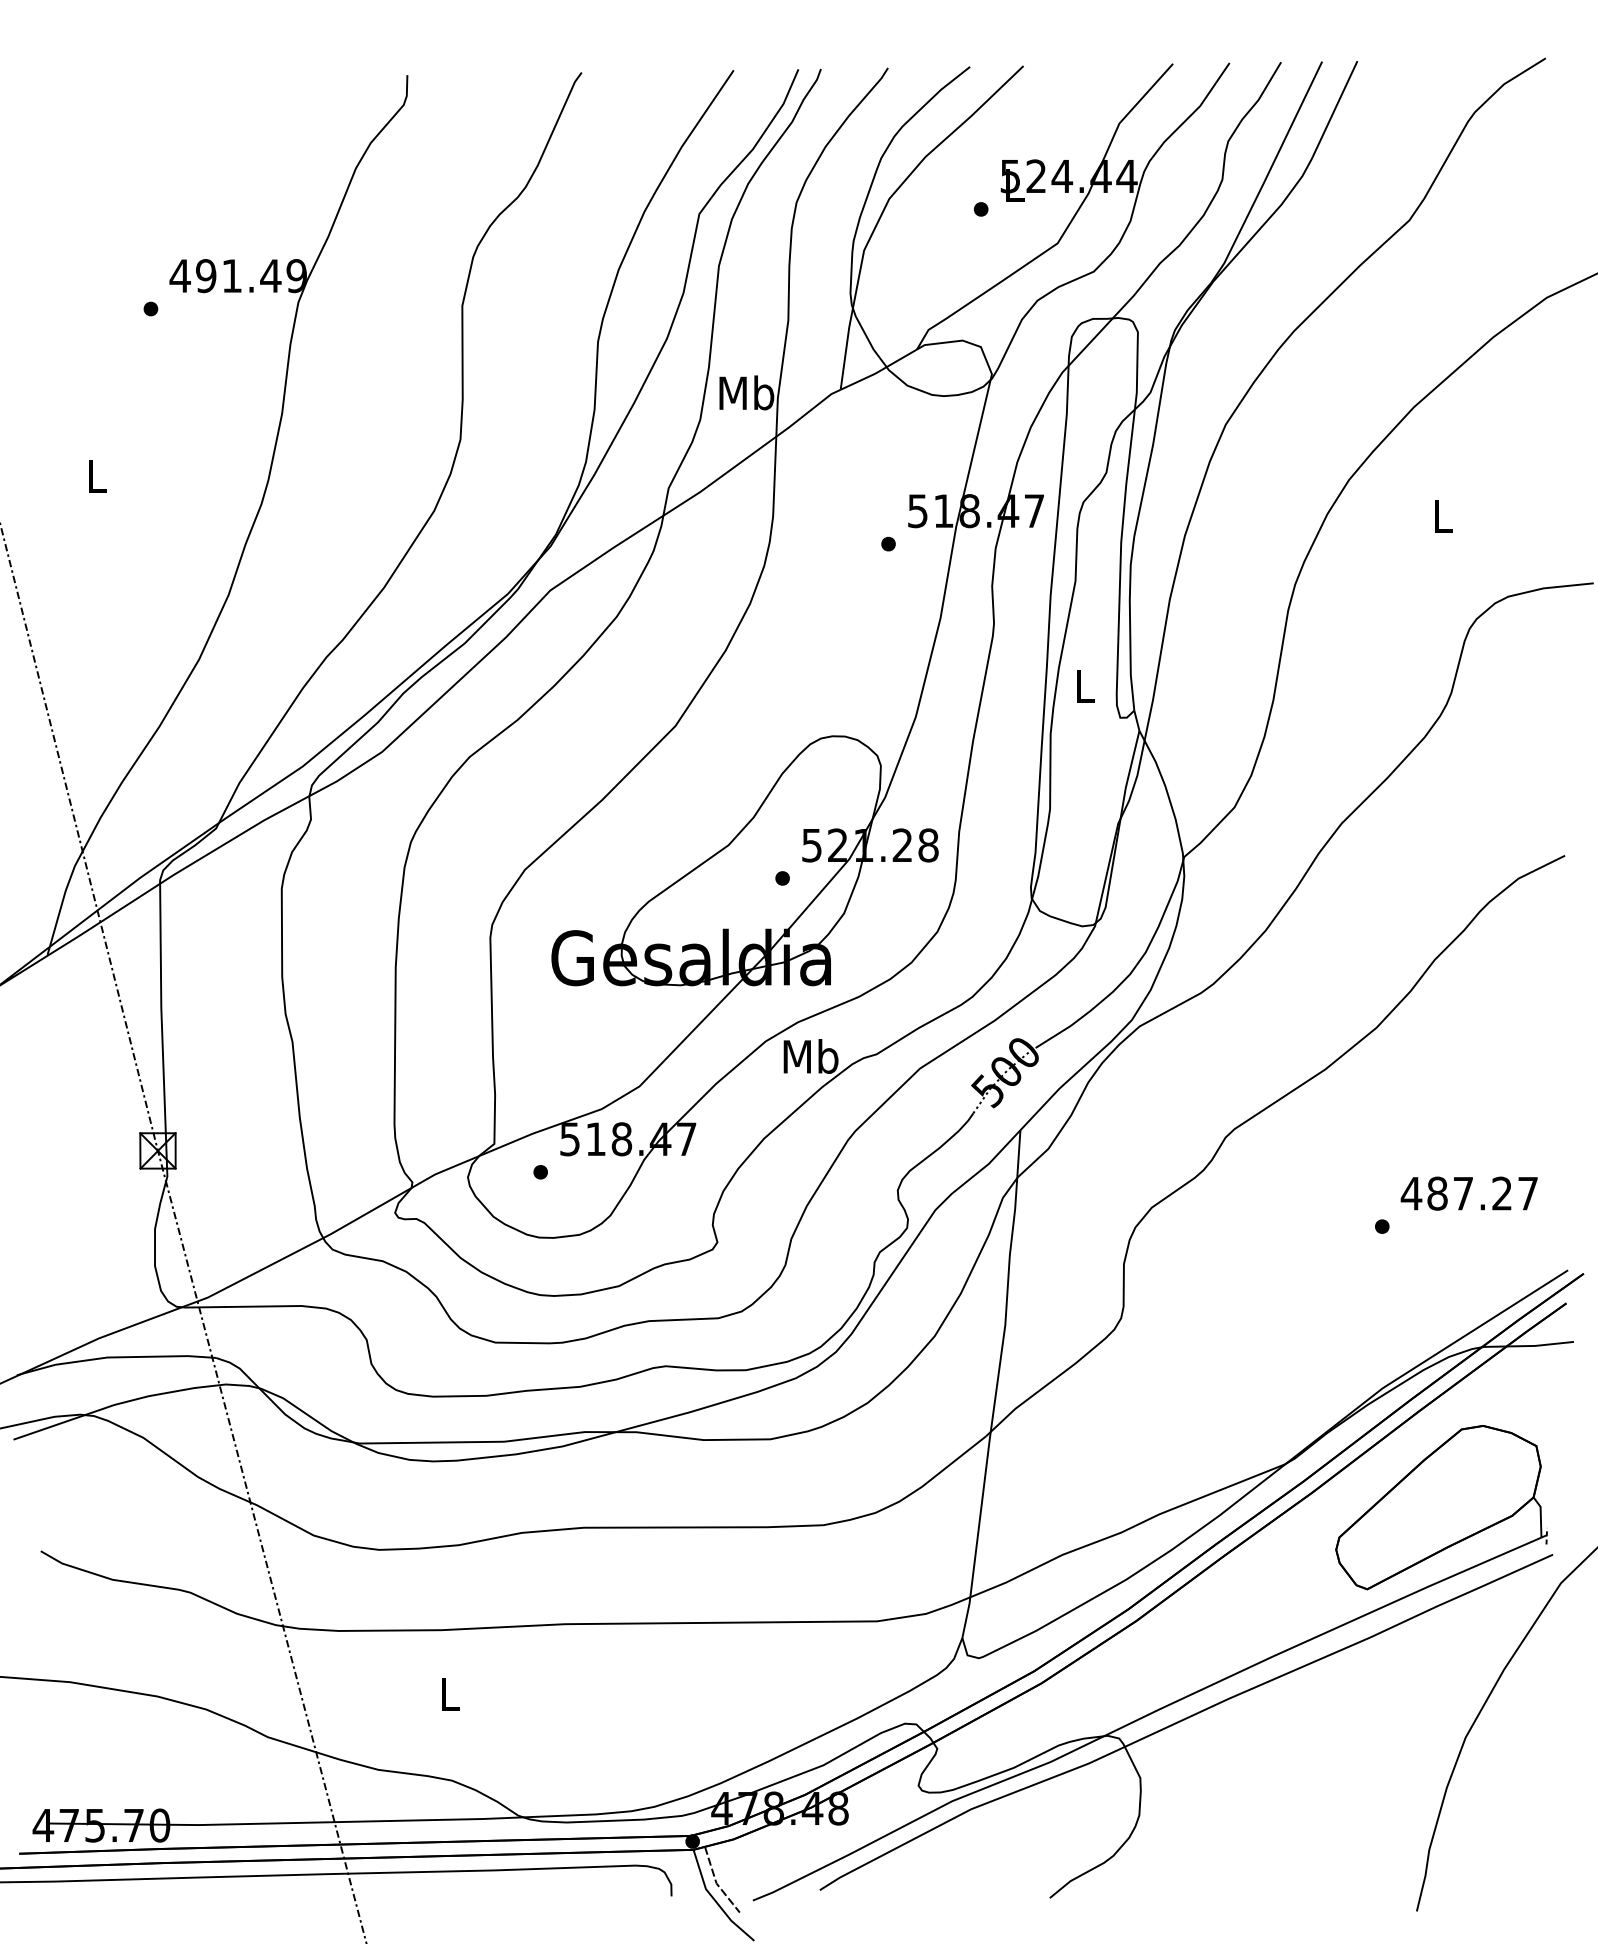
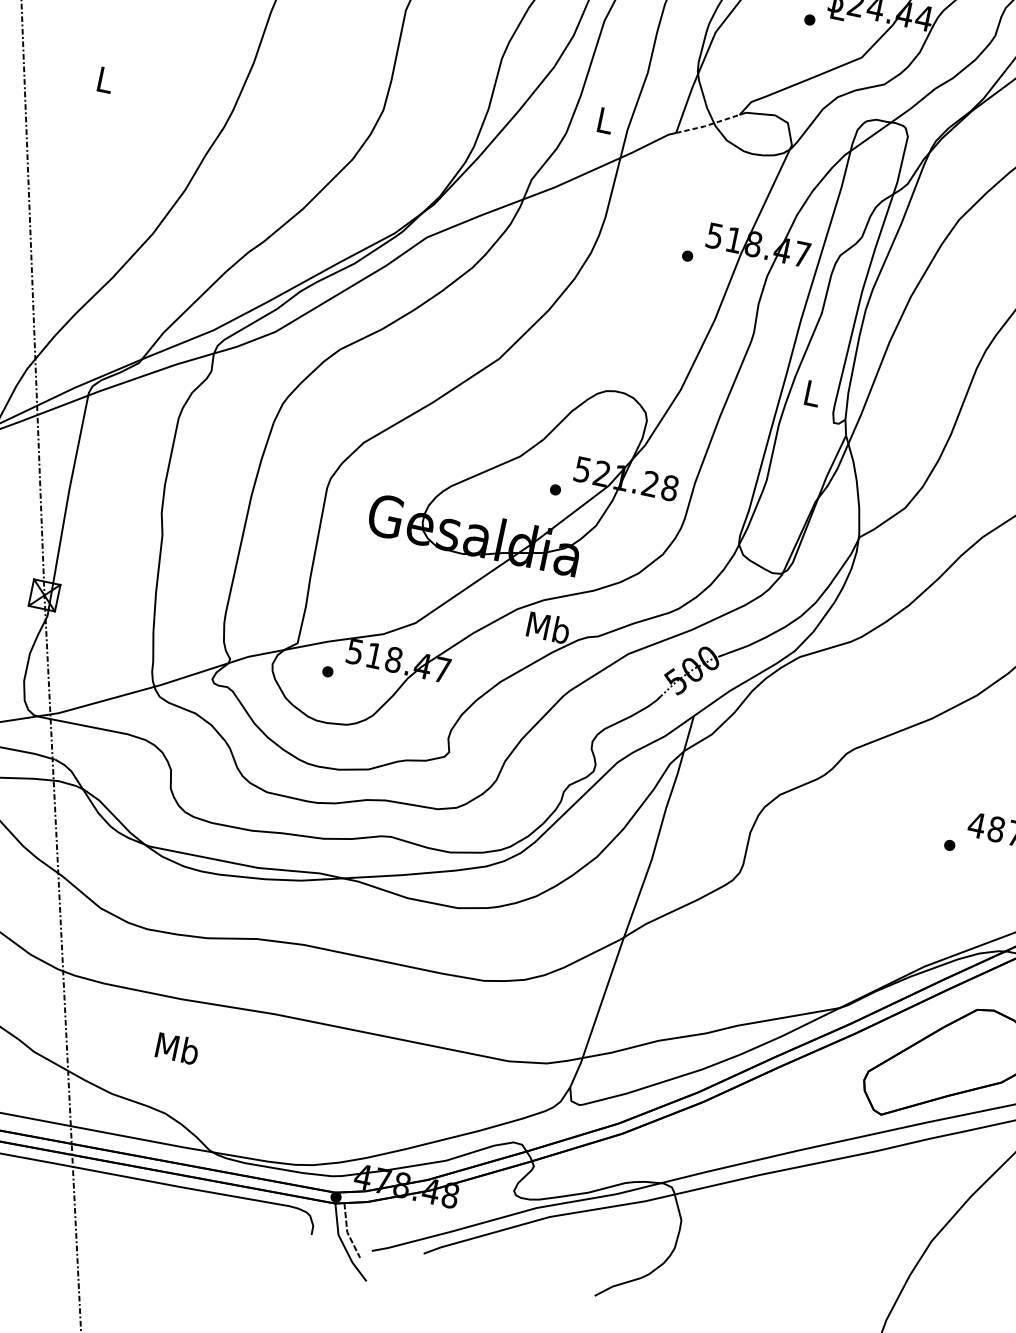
line: (879, 371) -> (708, 125), solid -> dashed
text: (746, 392) -> (605, 120), Mb -> L
text: (449, 1693) -> (177, 1047), L -> Mb

